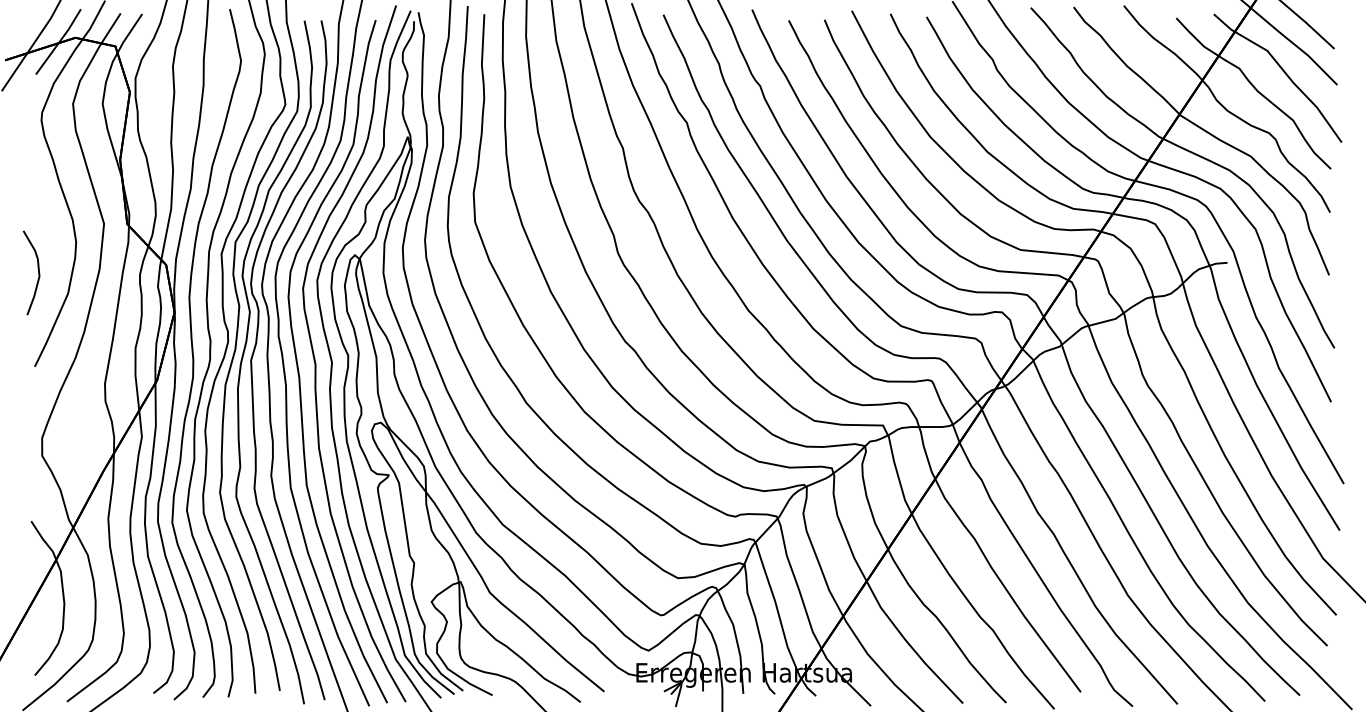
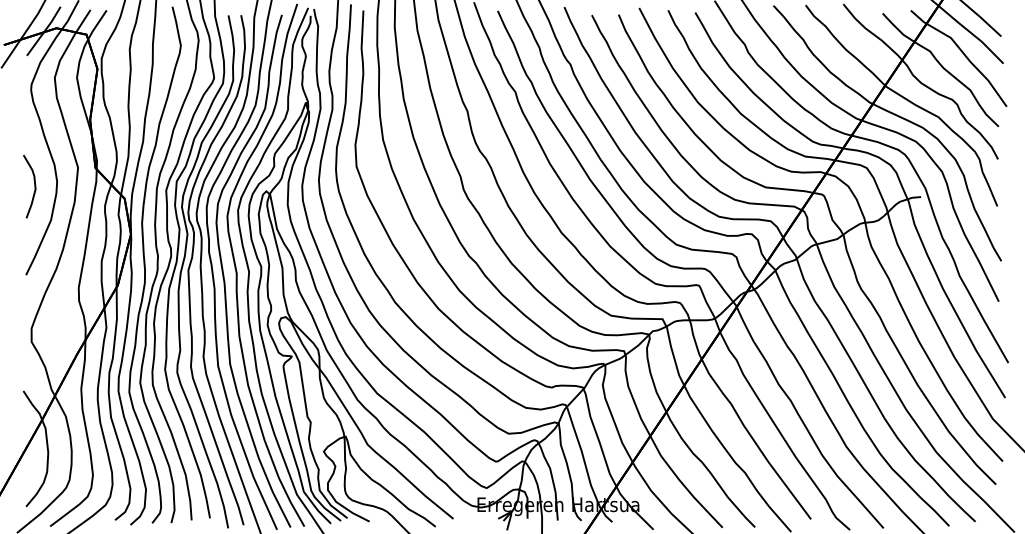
curve: (37, 269) -> (34, 184), moved

